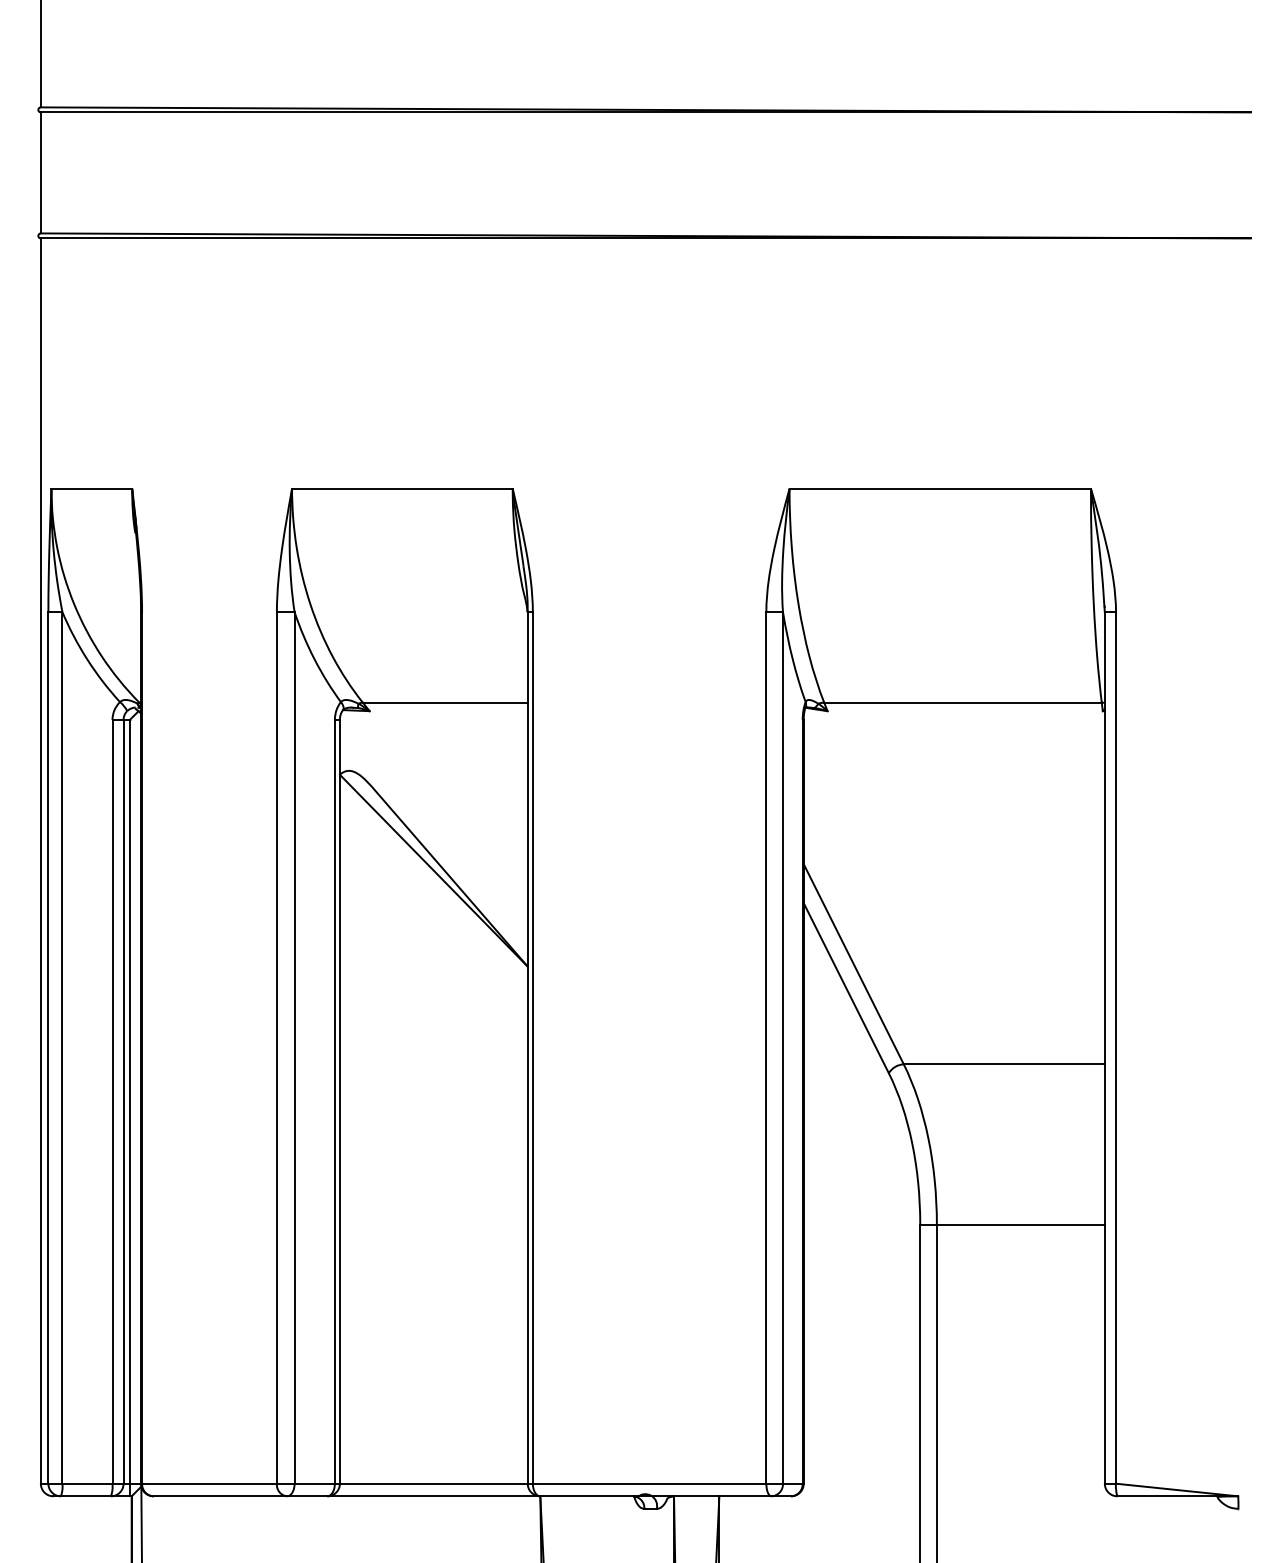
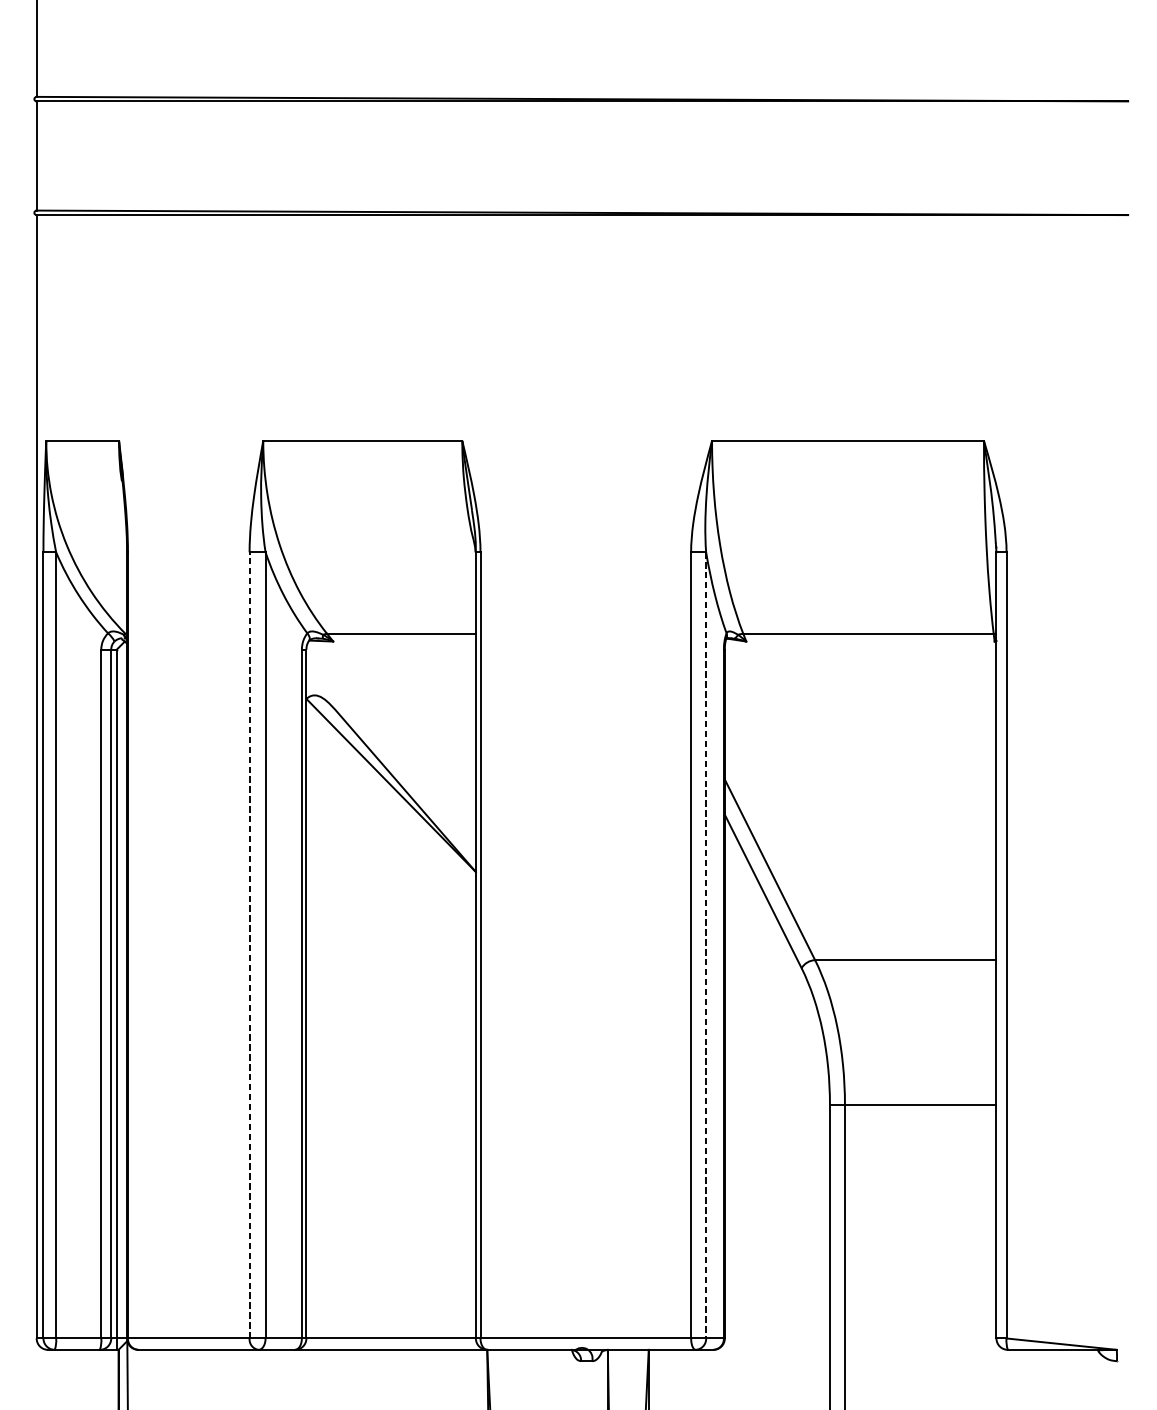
line: (276, 1047) -> (249, 944), solid -> dashed
line: (783, 1047) -> (706, 944), solid -> dashed

